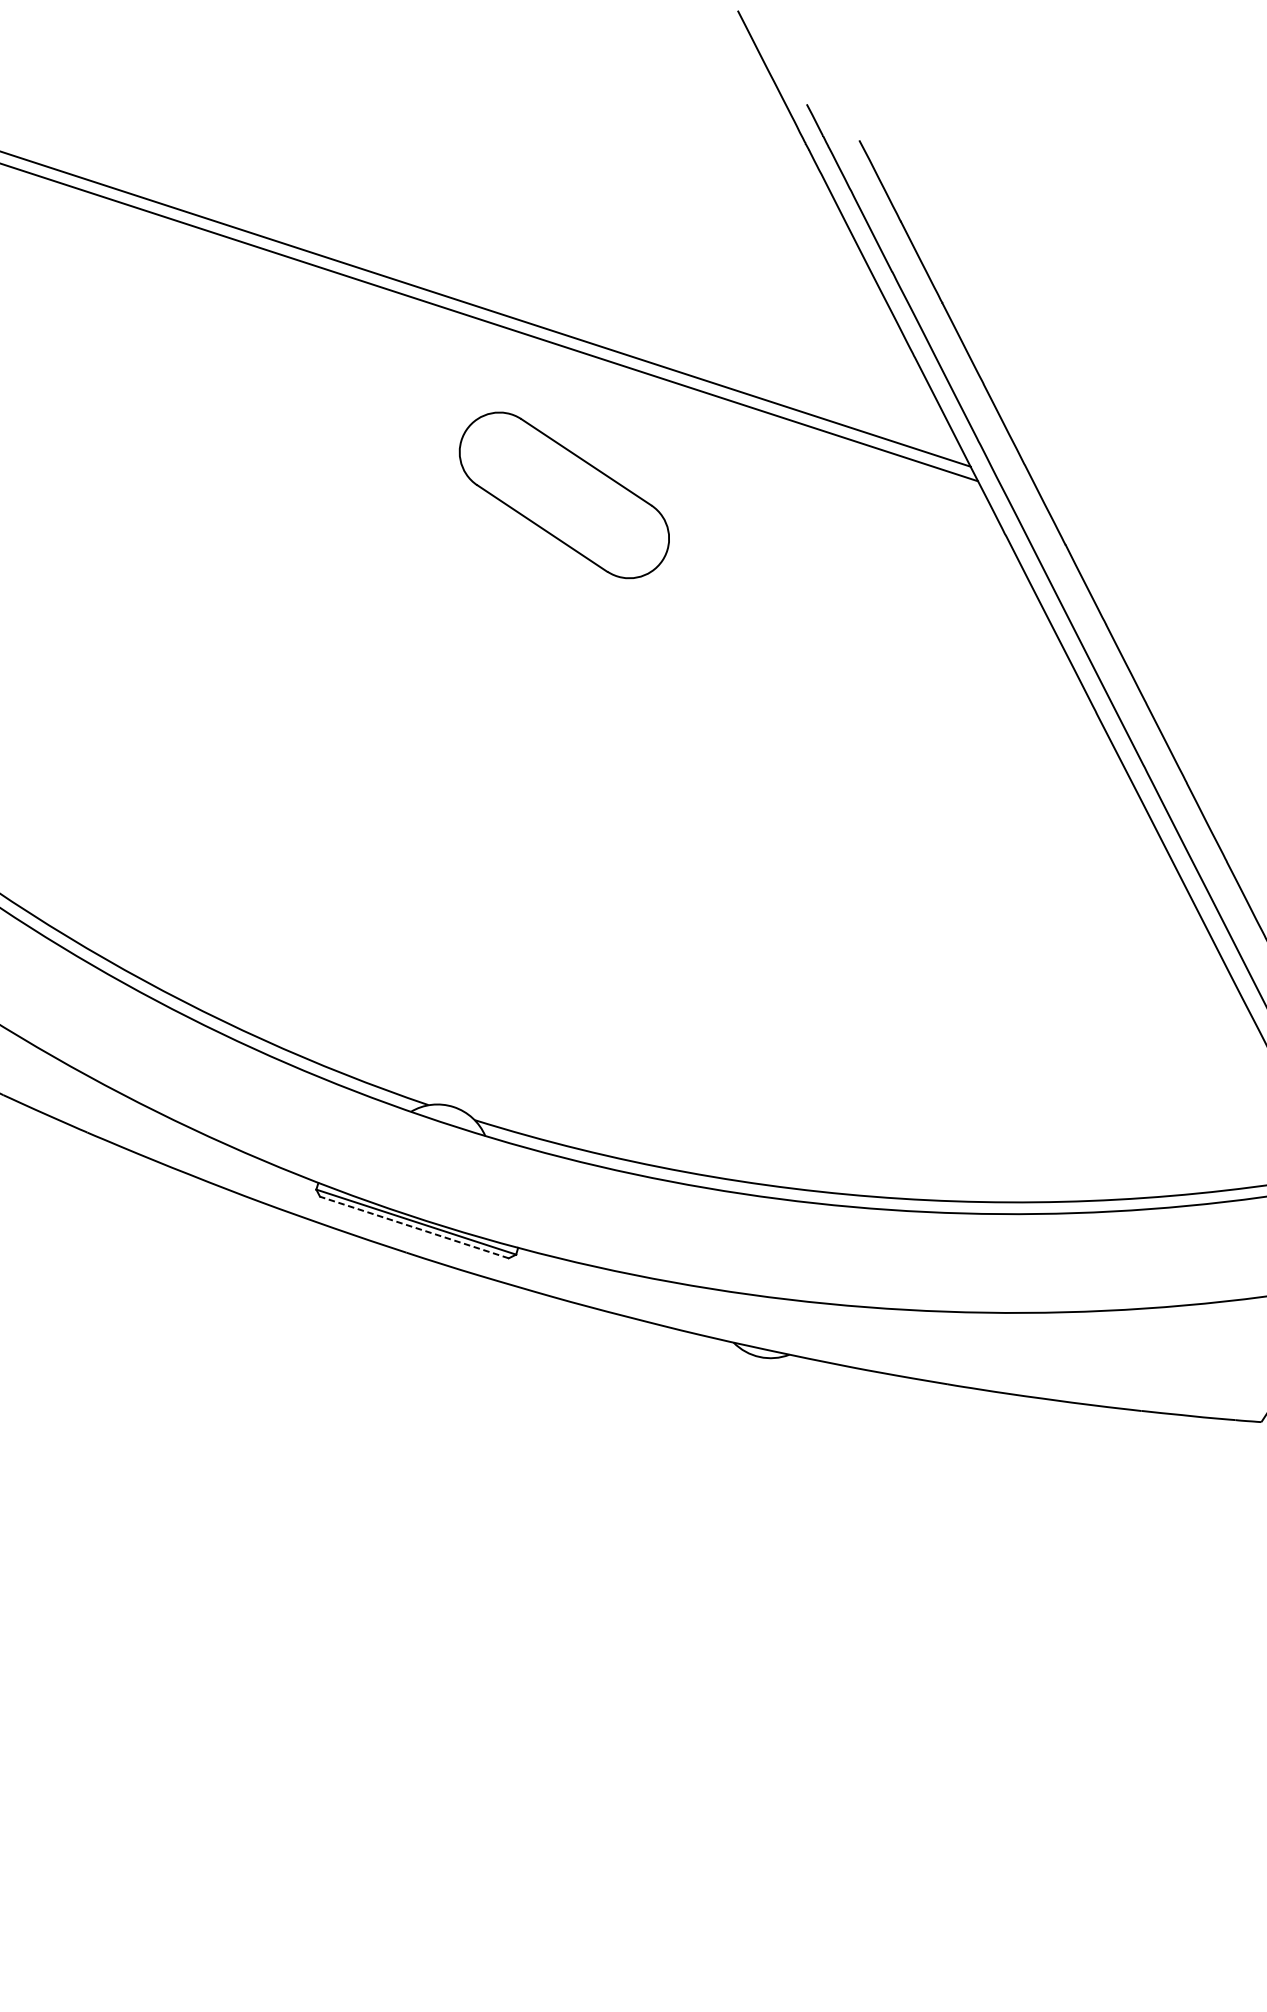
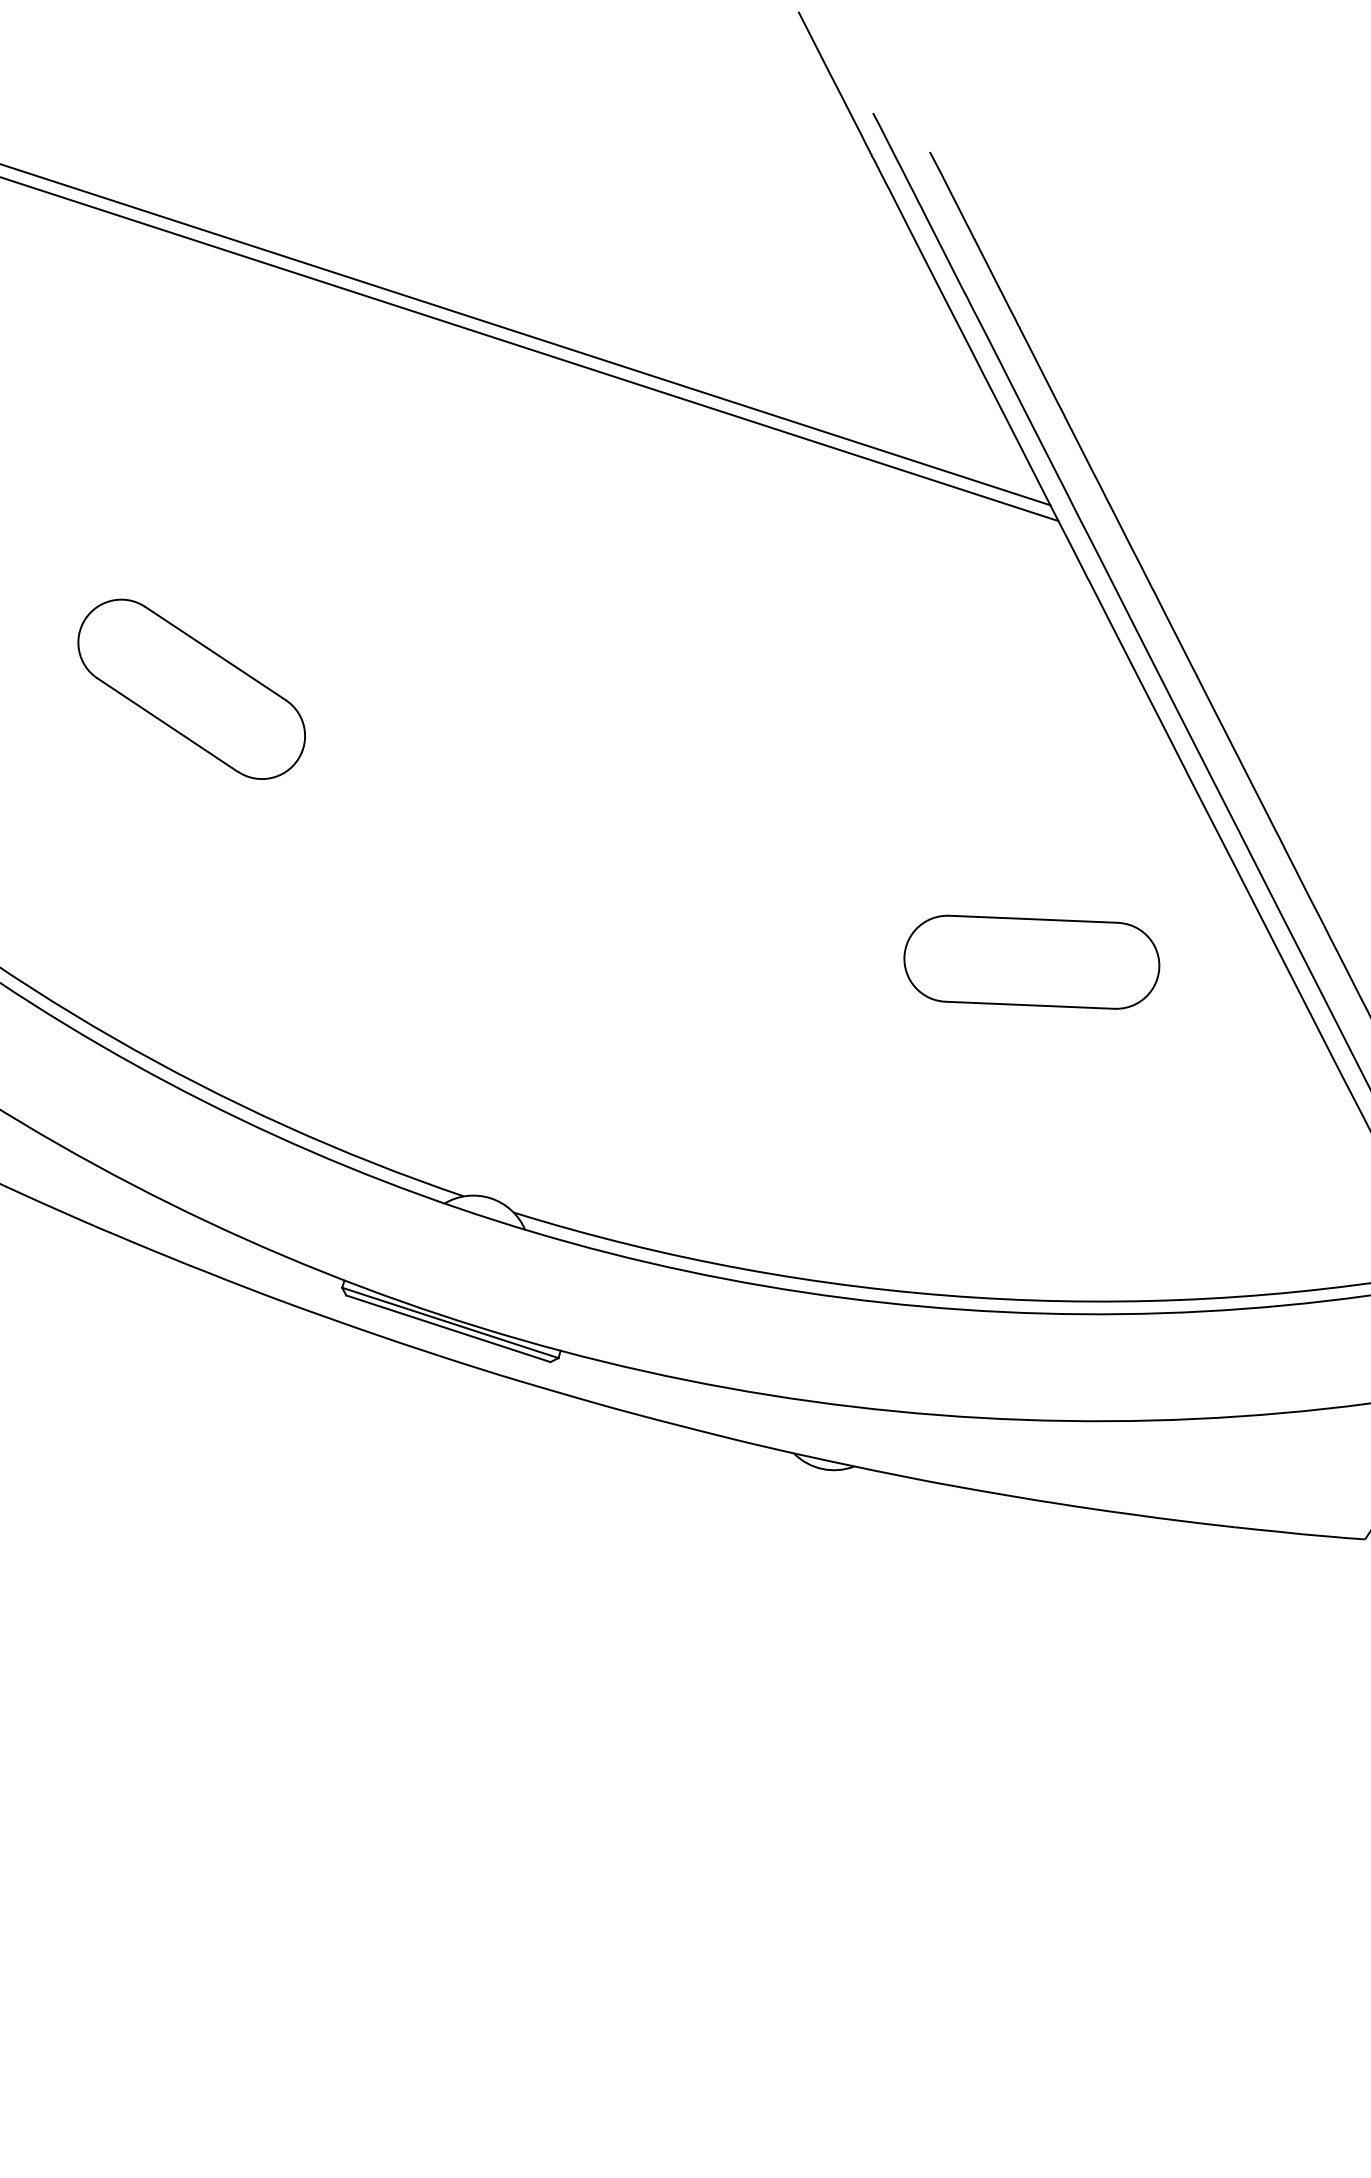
part: (564, 494) -> (191, 688), moved
part: (953, 888) -> (1031, 961), added
line: (413, 1227) -> (447, 1328), dashed -> solid

